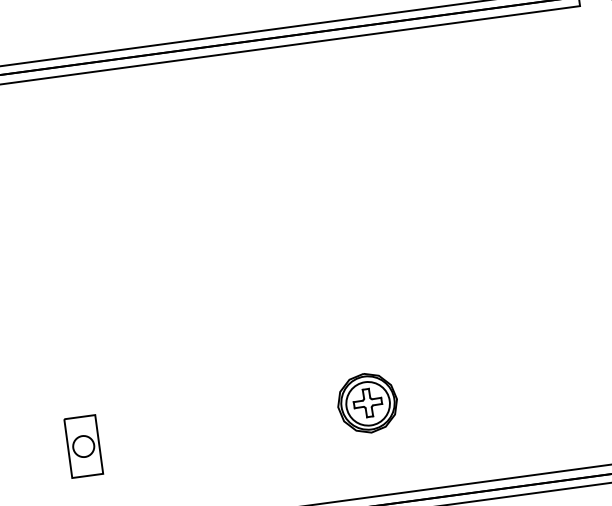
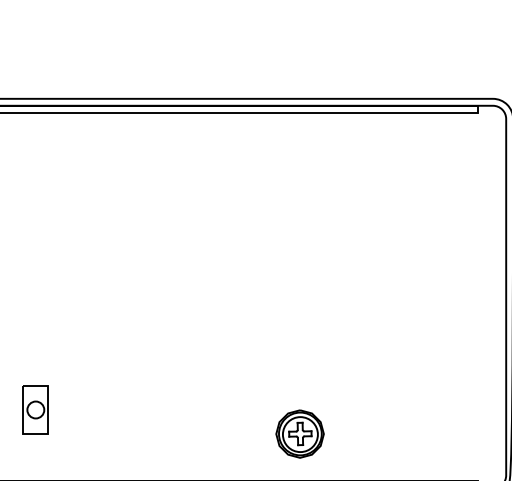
part: (366, 402) -> (299, 433), moved

